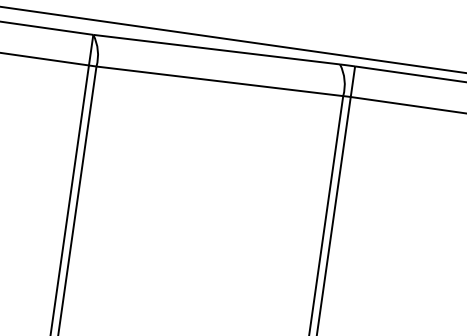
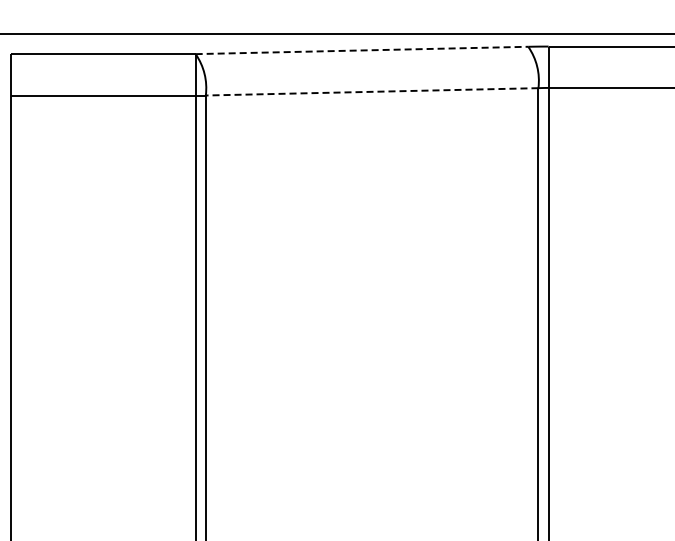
line: (217, 49) -> (362, 50), solid -> dashed
line: (219, 81) -> (371, 91), solid -> dashed

